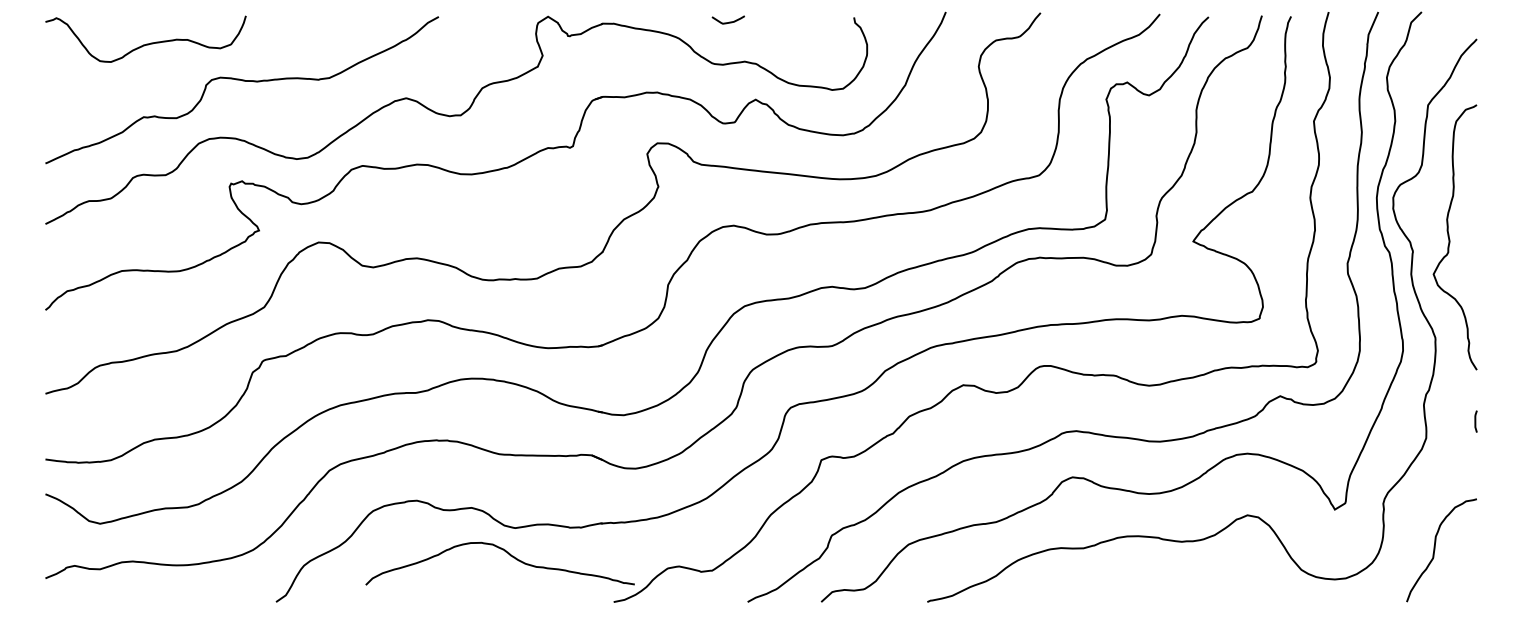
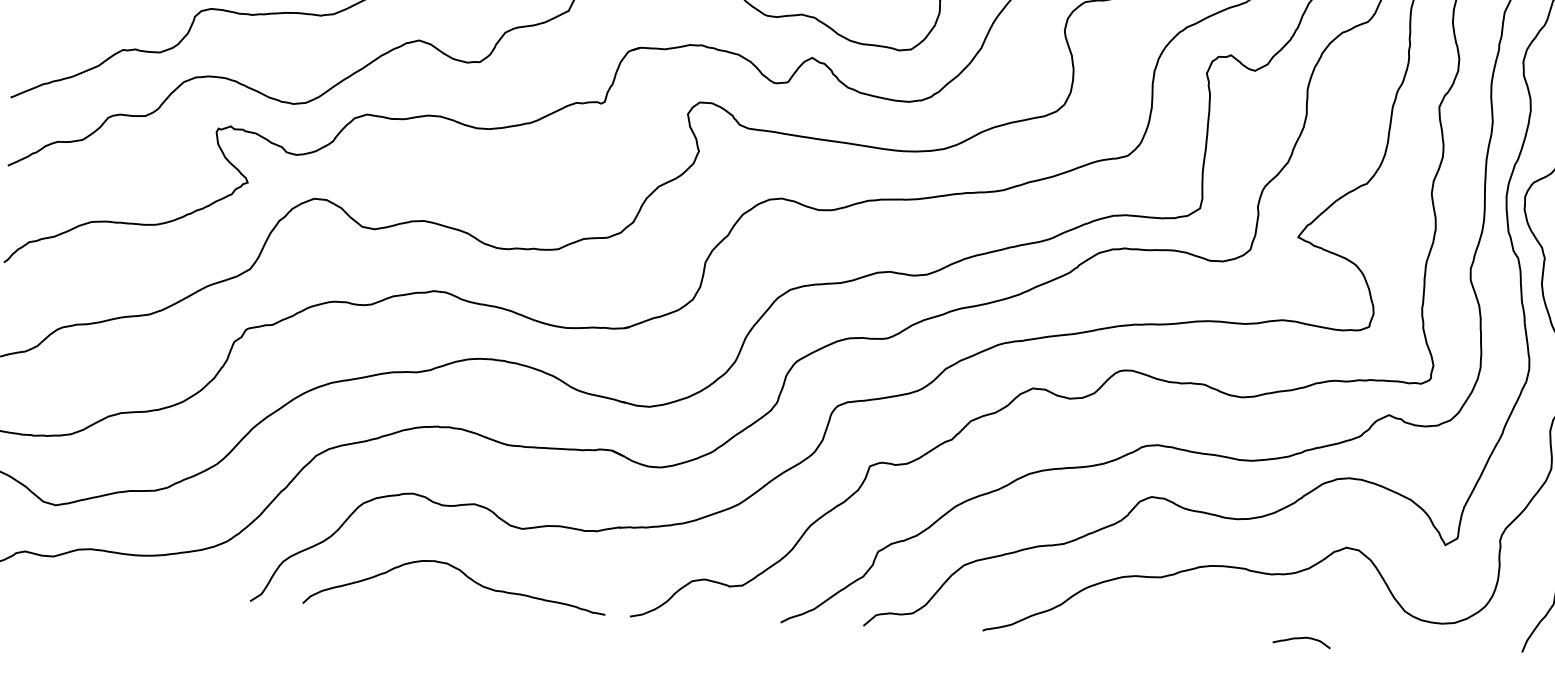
curve: (505, 552) -> (461, 573), moved
curve: (1210, 598) -> (1301, 639), added

